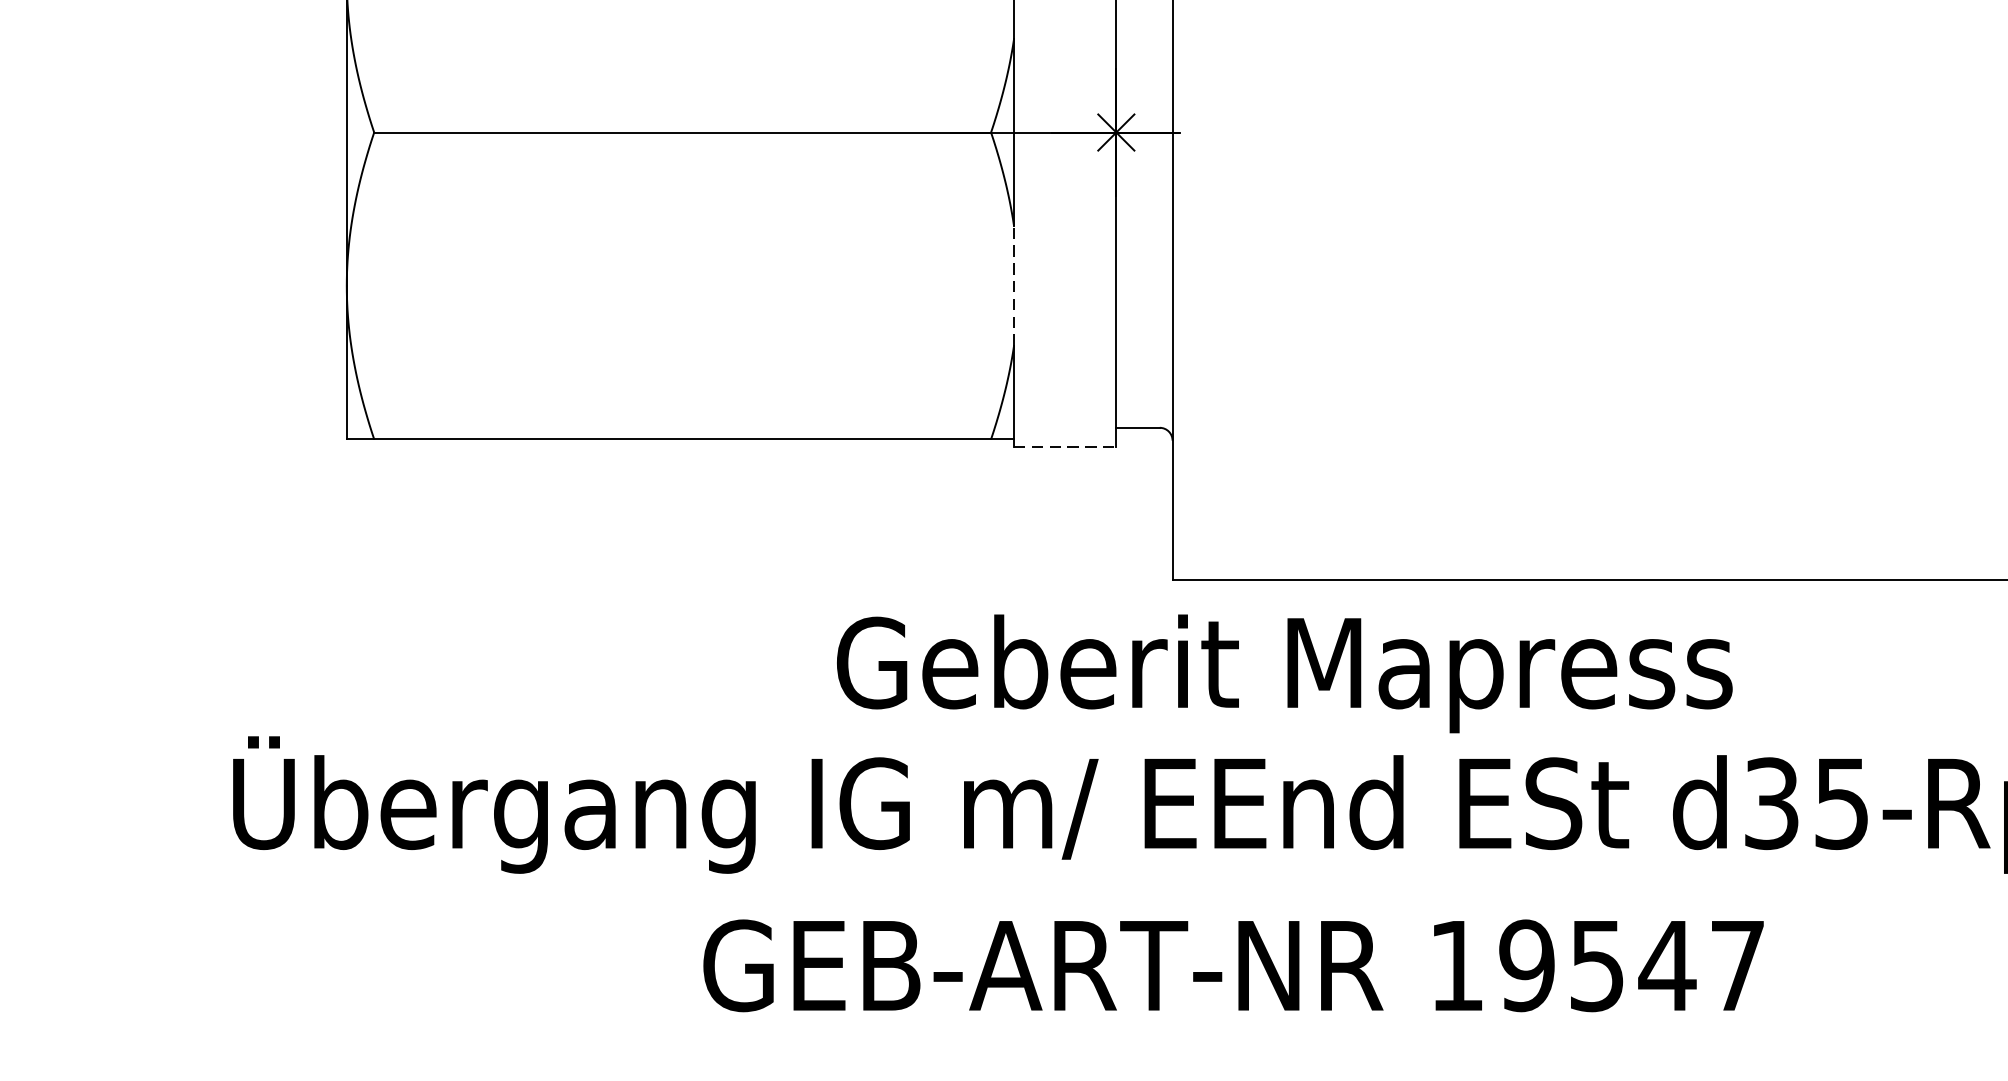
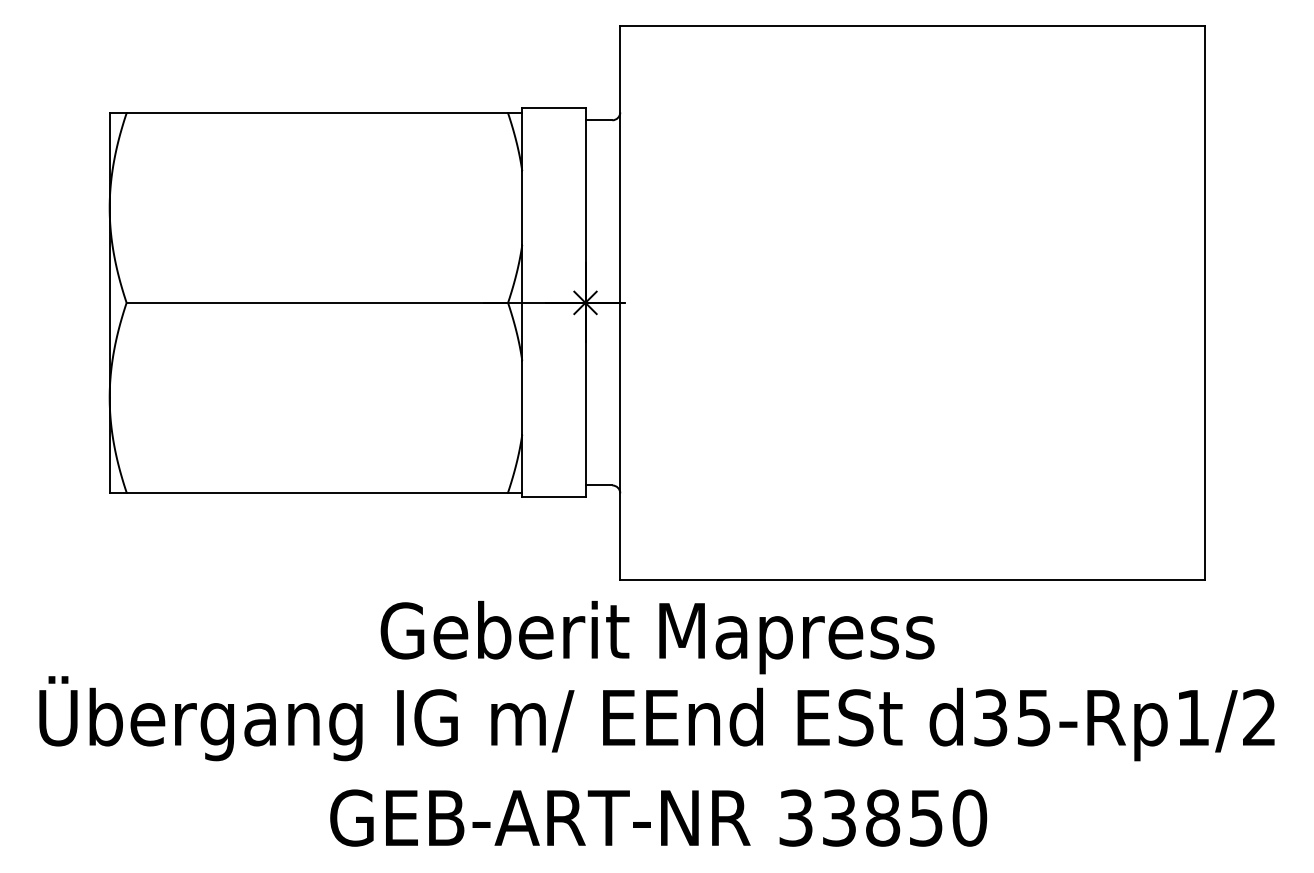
line: (1014, 285) -> (522, 397), dashed -> solid
line: (1064, 447) -> (553, 497), dashed -> solid
text: (1284, 673) -> (657, 637), moved
text: (1598, 964) -> (883, 817), 19547 -> 33850

